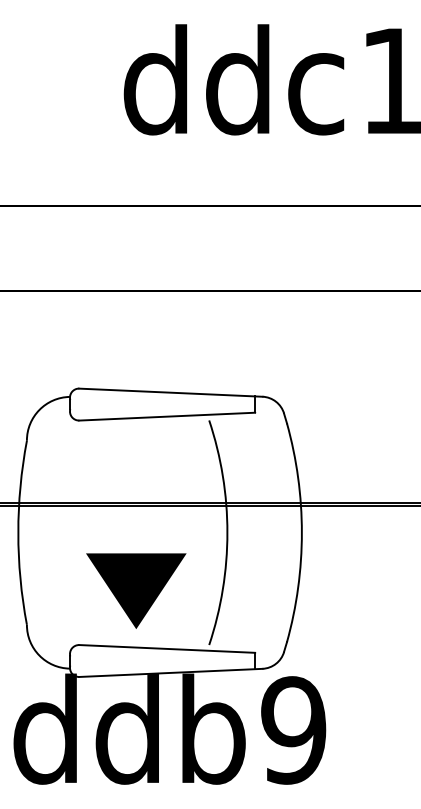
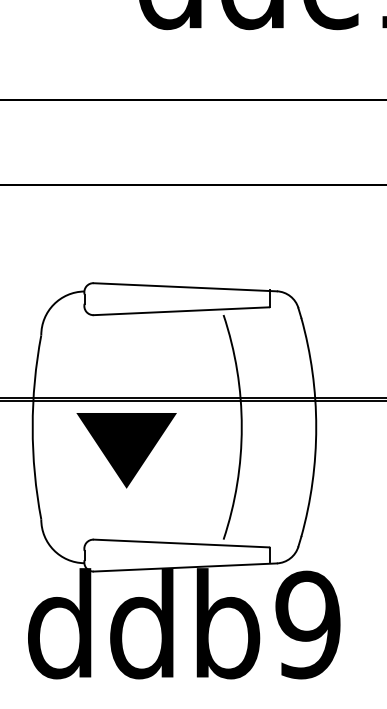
part: (136, 590) -> (126, 450), moved

